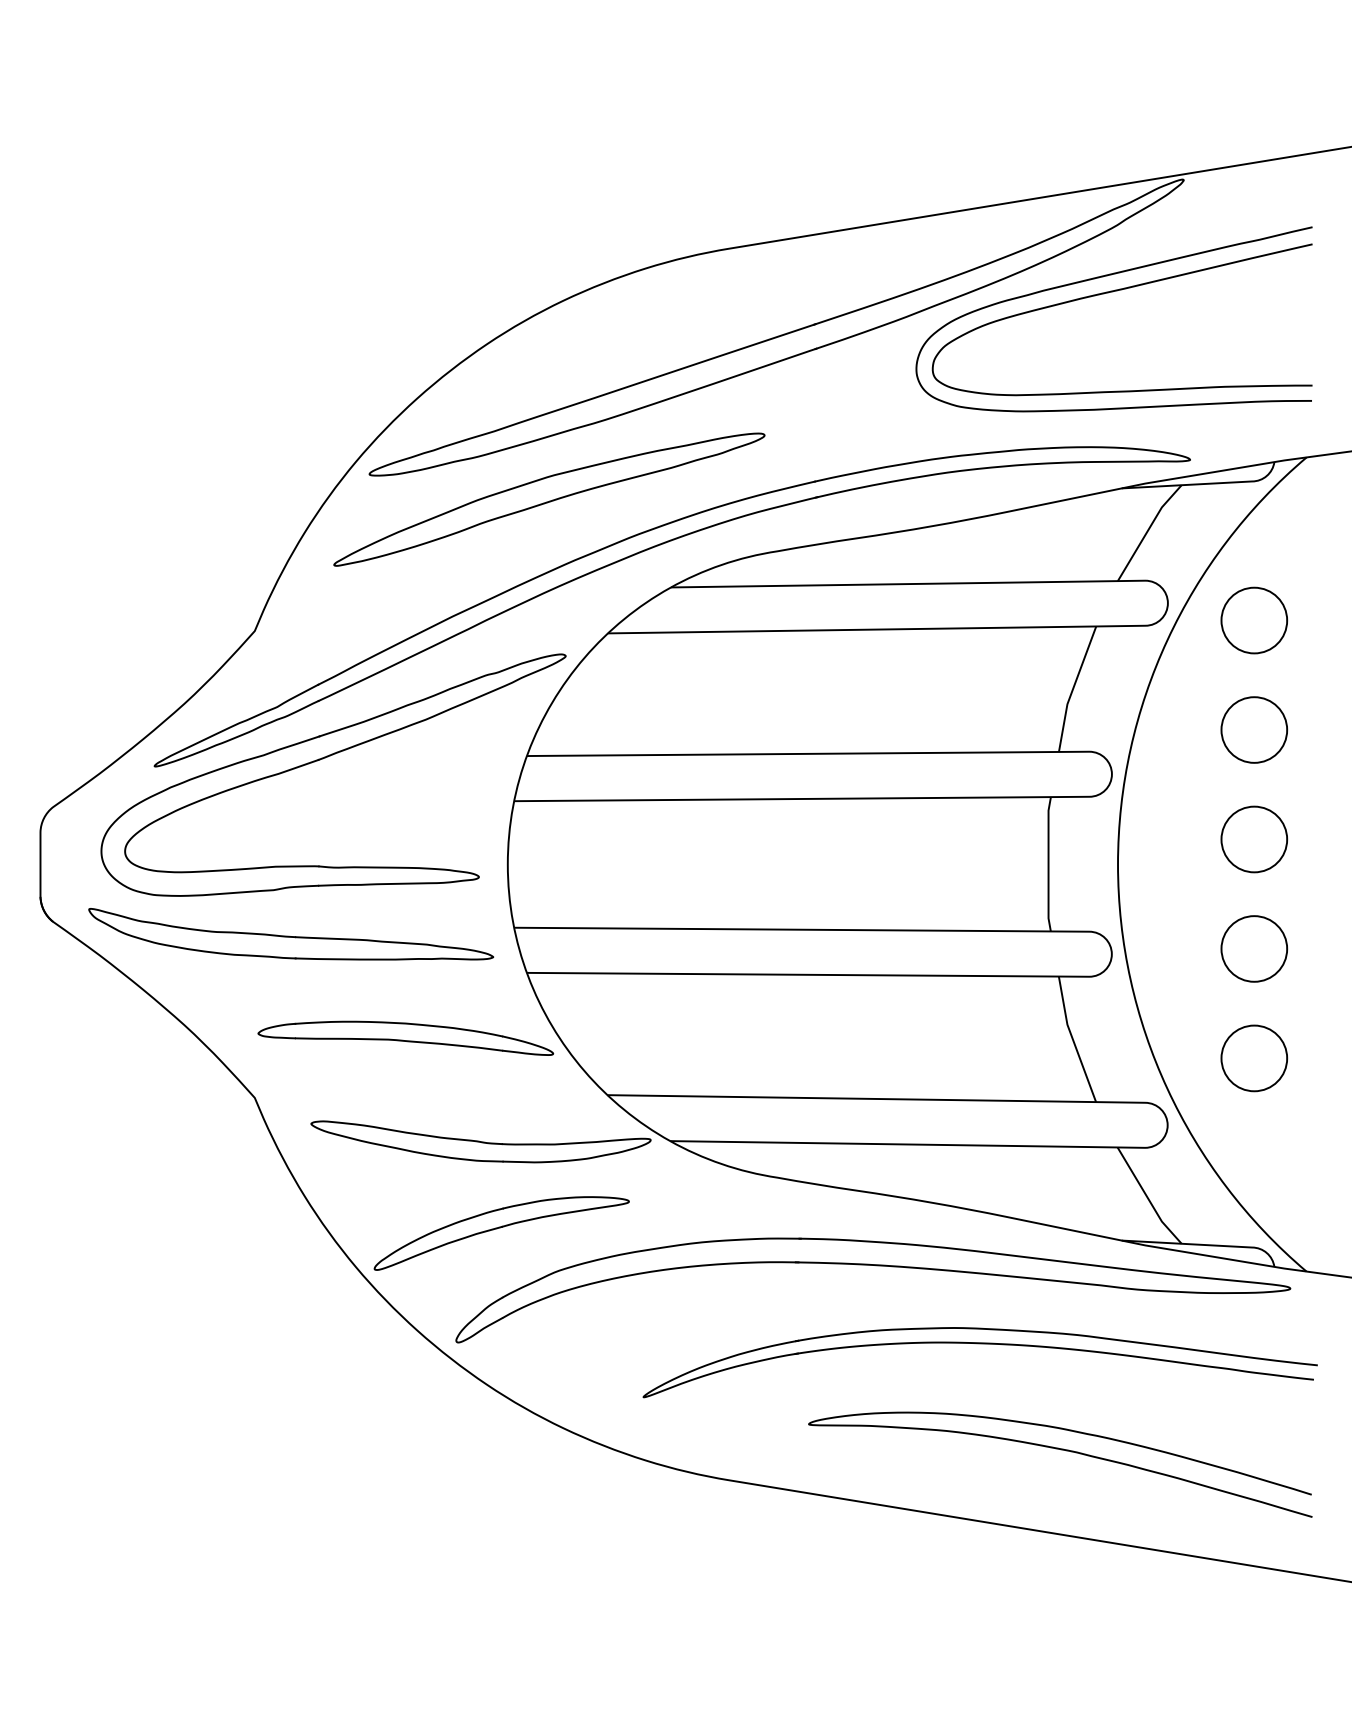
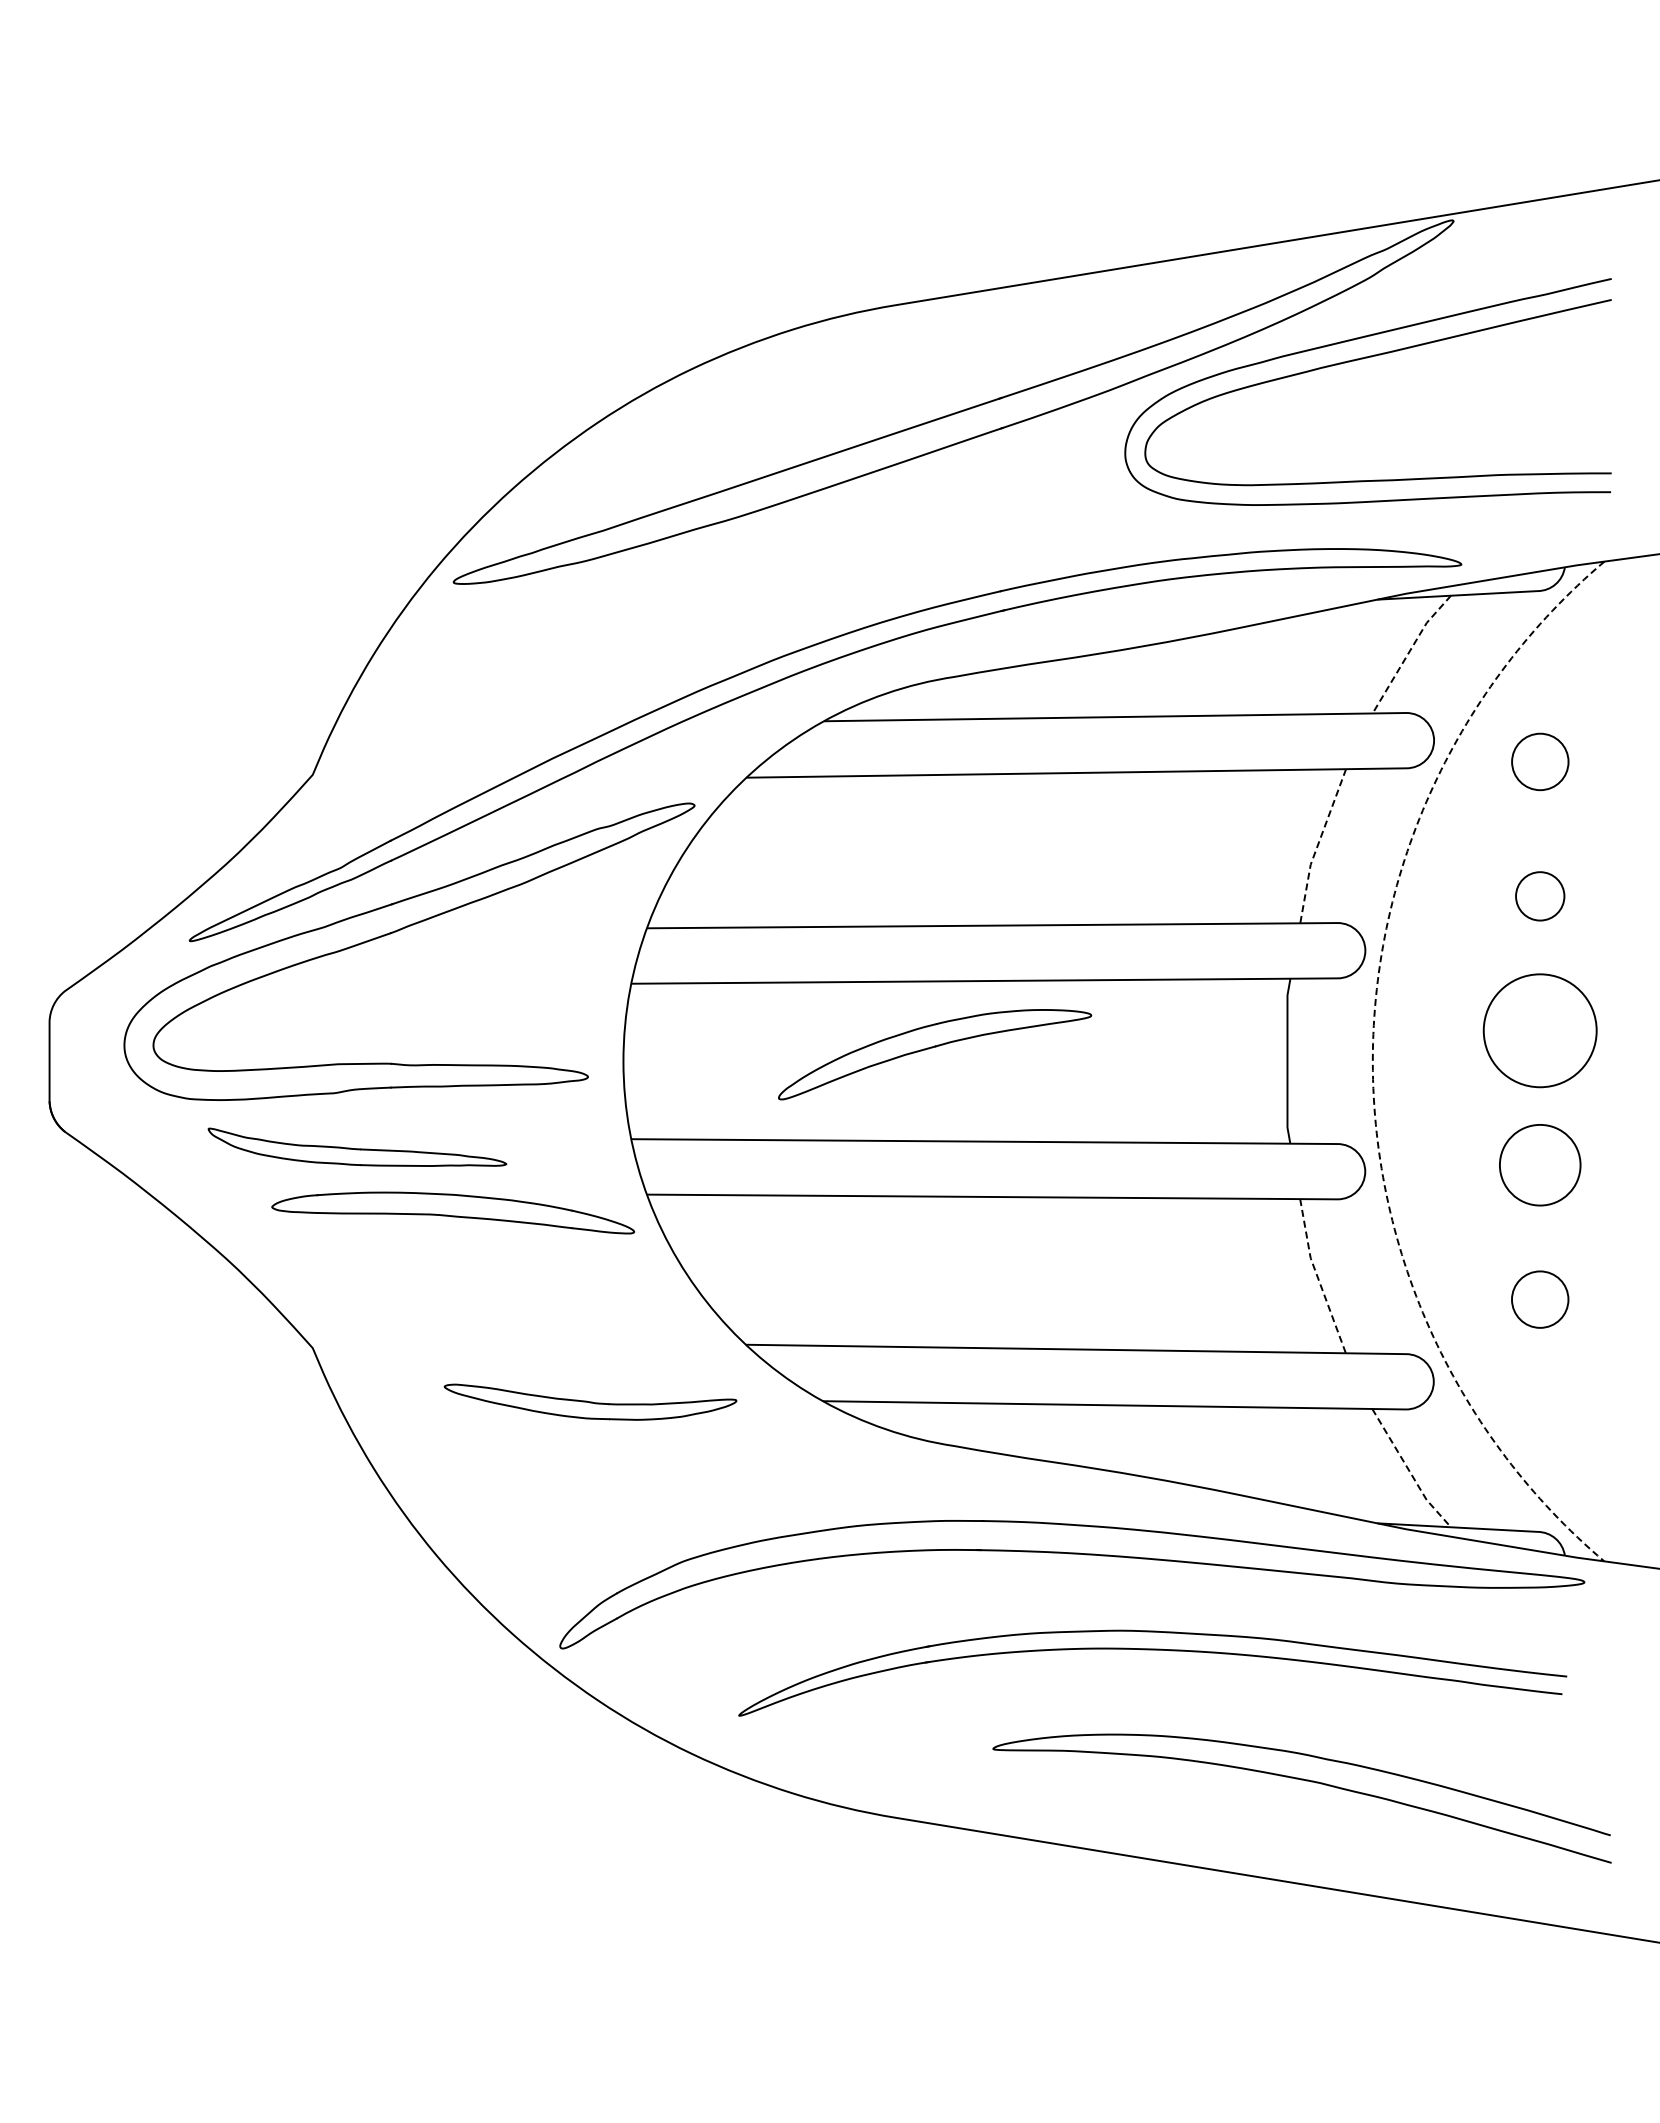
part: (549, 499) -> (674, 613), removed
line: (1147, 530) -> (1409, 651), solid -> dashed
circle: (1254, 620) -> (1540, 761), size x0.7
line: (1072, 689) -> (1317, 846), solid -> dashed
circle: (1253, 730) -> (1539, 896), size x0.6
circle: (1253, 839) -> (1539, 1030), size x1.4
line: (1117, 864) -> (1372, 1061), solid -> dashed
part: (291, 934) -> (357, 1147), size x0.6
part: (405, 1037) -> (452, 1212), moved
line: (1072, 1039) -> (1317, 1276), solid -> dashed
circle: (1253, 1058) -> (1539, 1299), size x0.7
part: (480, 1142) -> (590, 1402), size x0.7
line: (1147, 1198) -> (1409, 1471), solid -> dashed
part: (499, 1228) -> (932, 1048), moved
part: (980, 1344) -> (1152, 1650), moved

